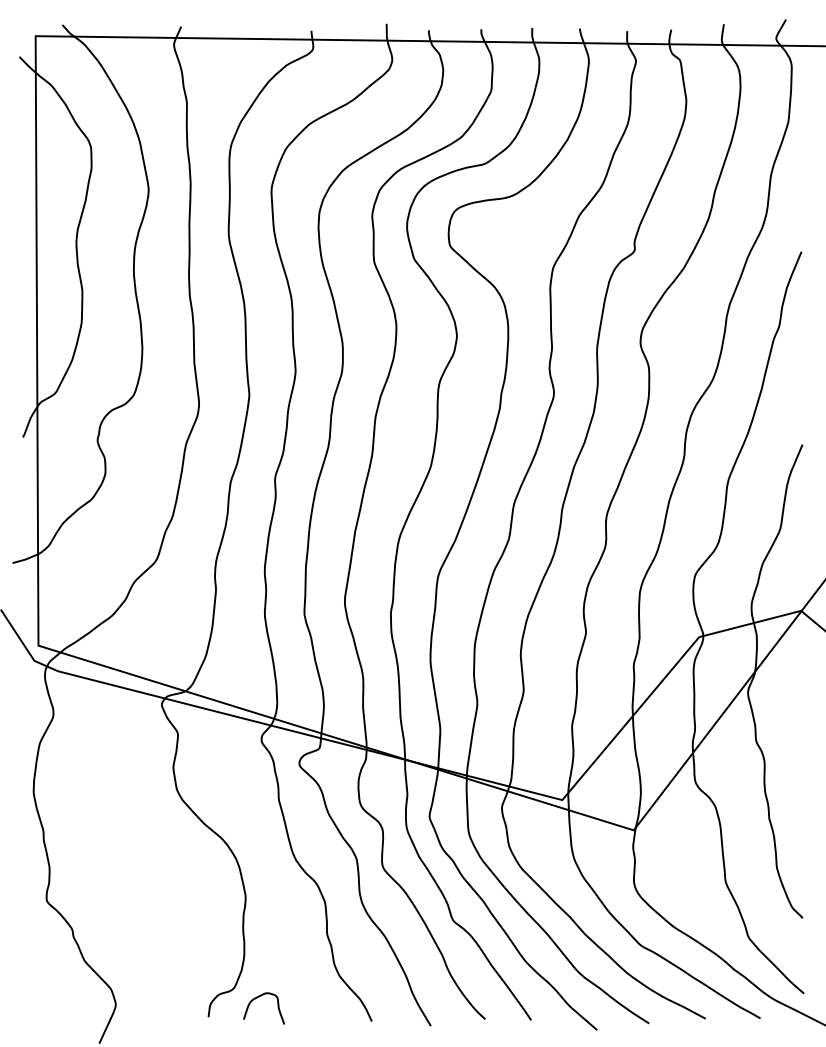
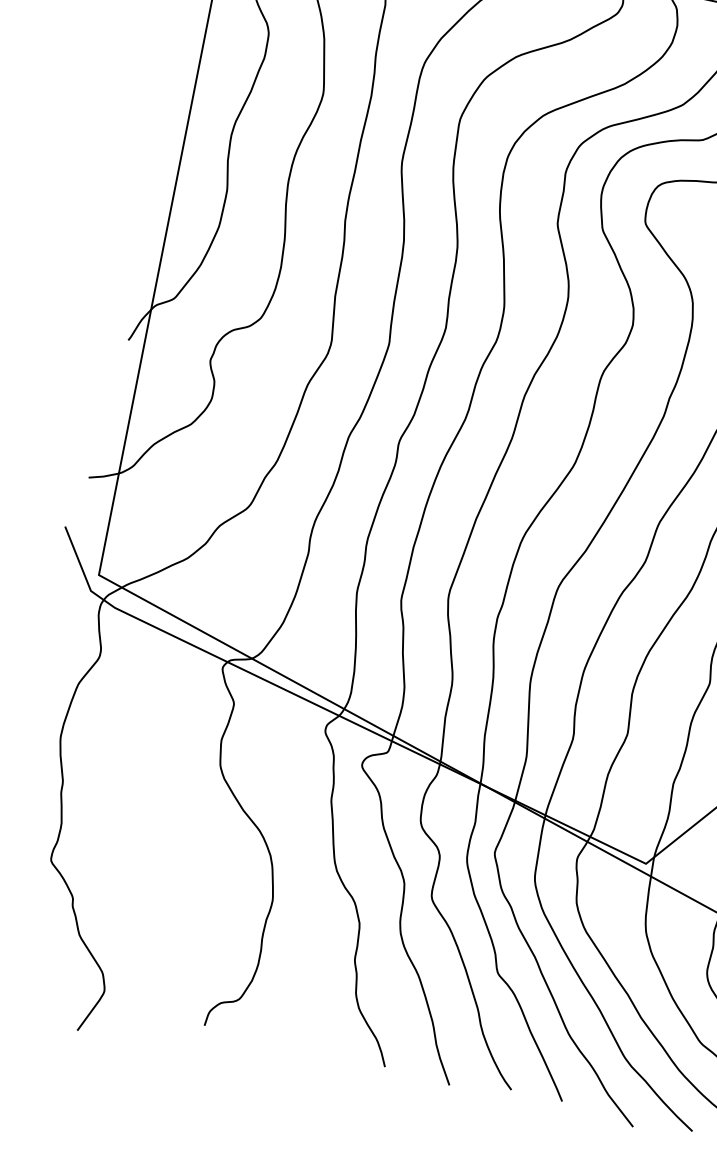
curve: (257, 998) -> (263, 1015), removed

